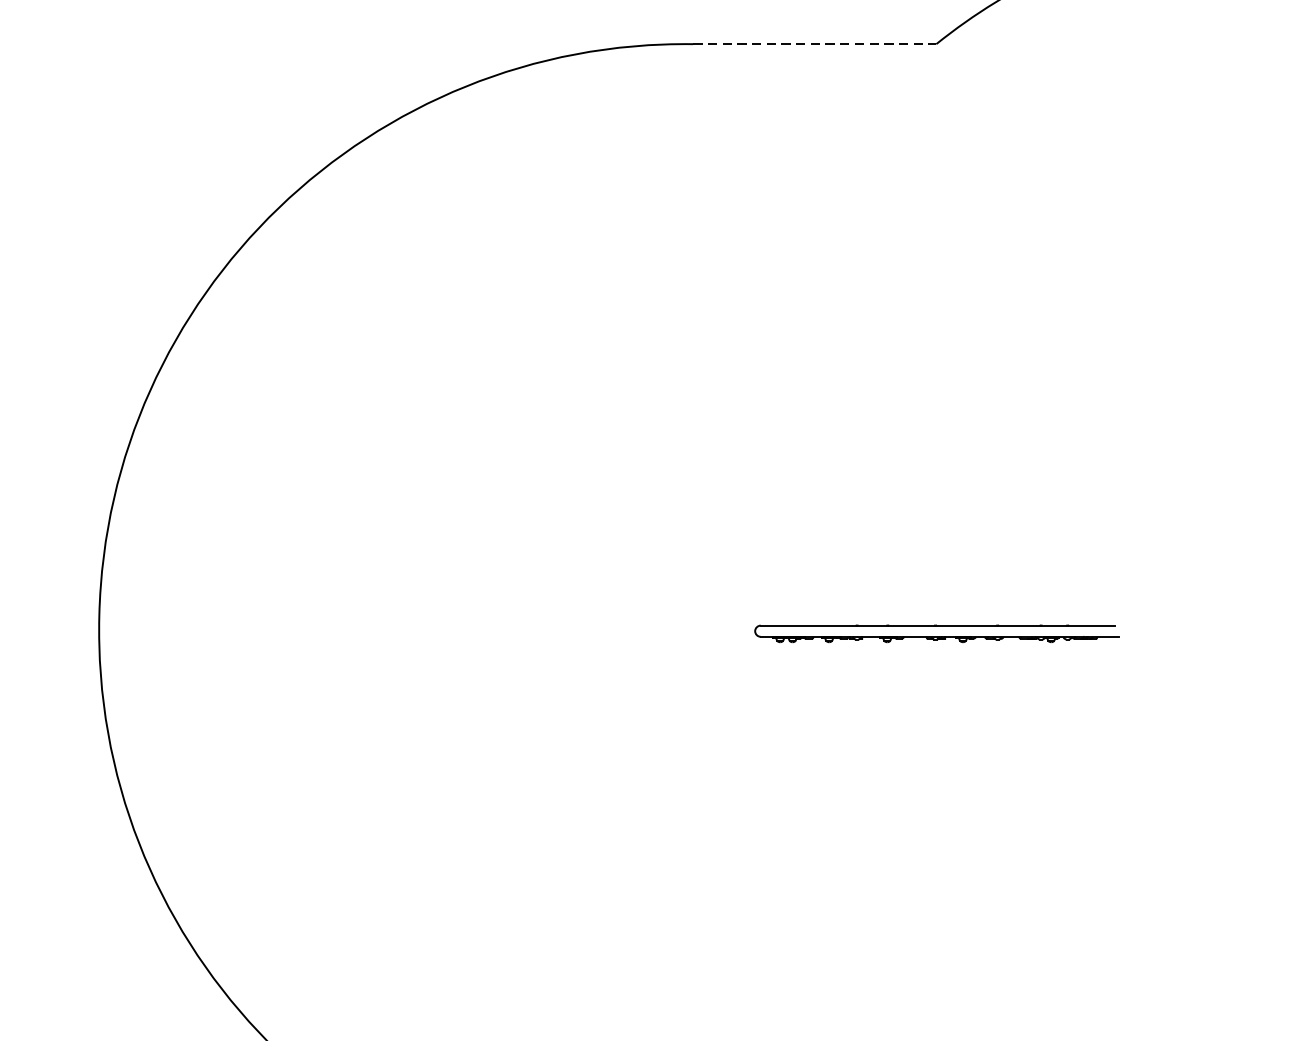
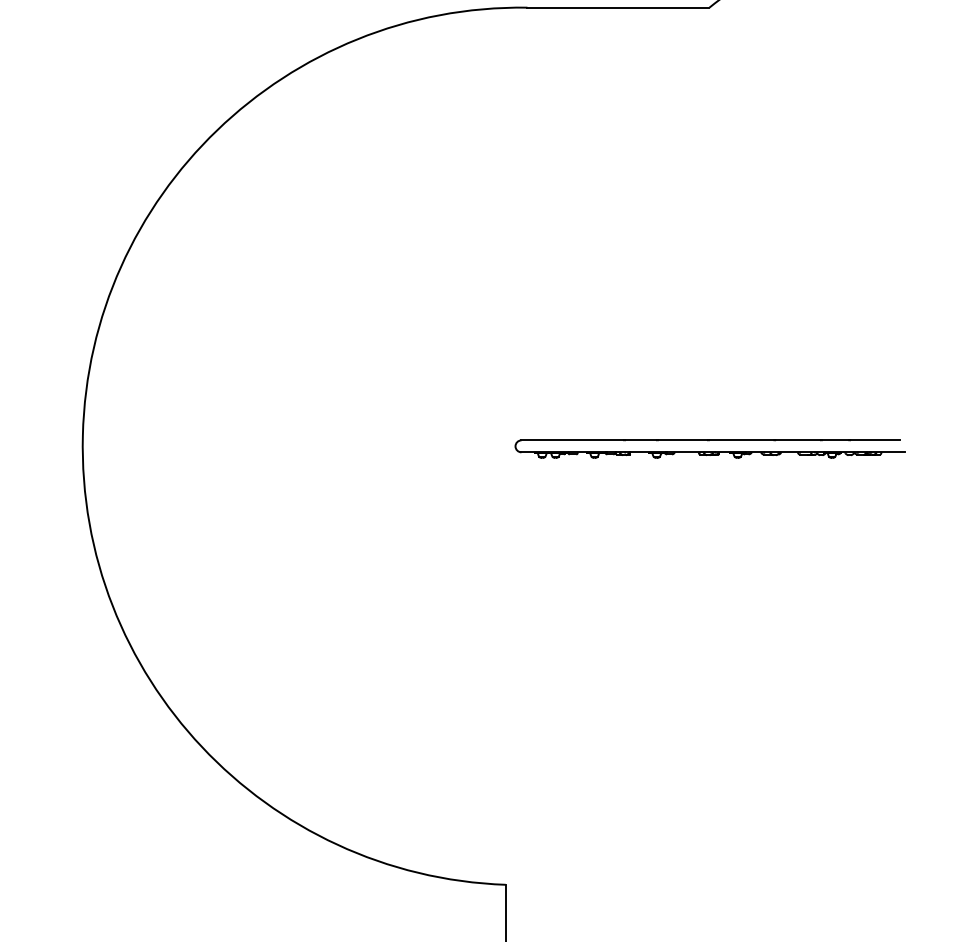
line: (814, 43) -> (618, 7), dashed -> solid
part: (936, 633) -> (709, 448), size x1.43

